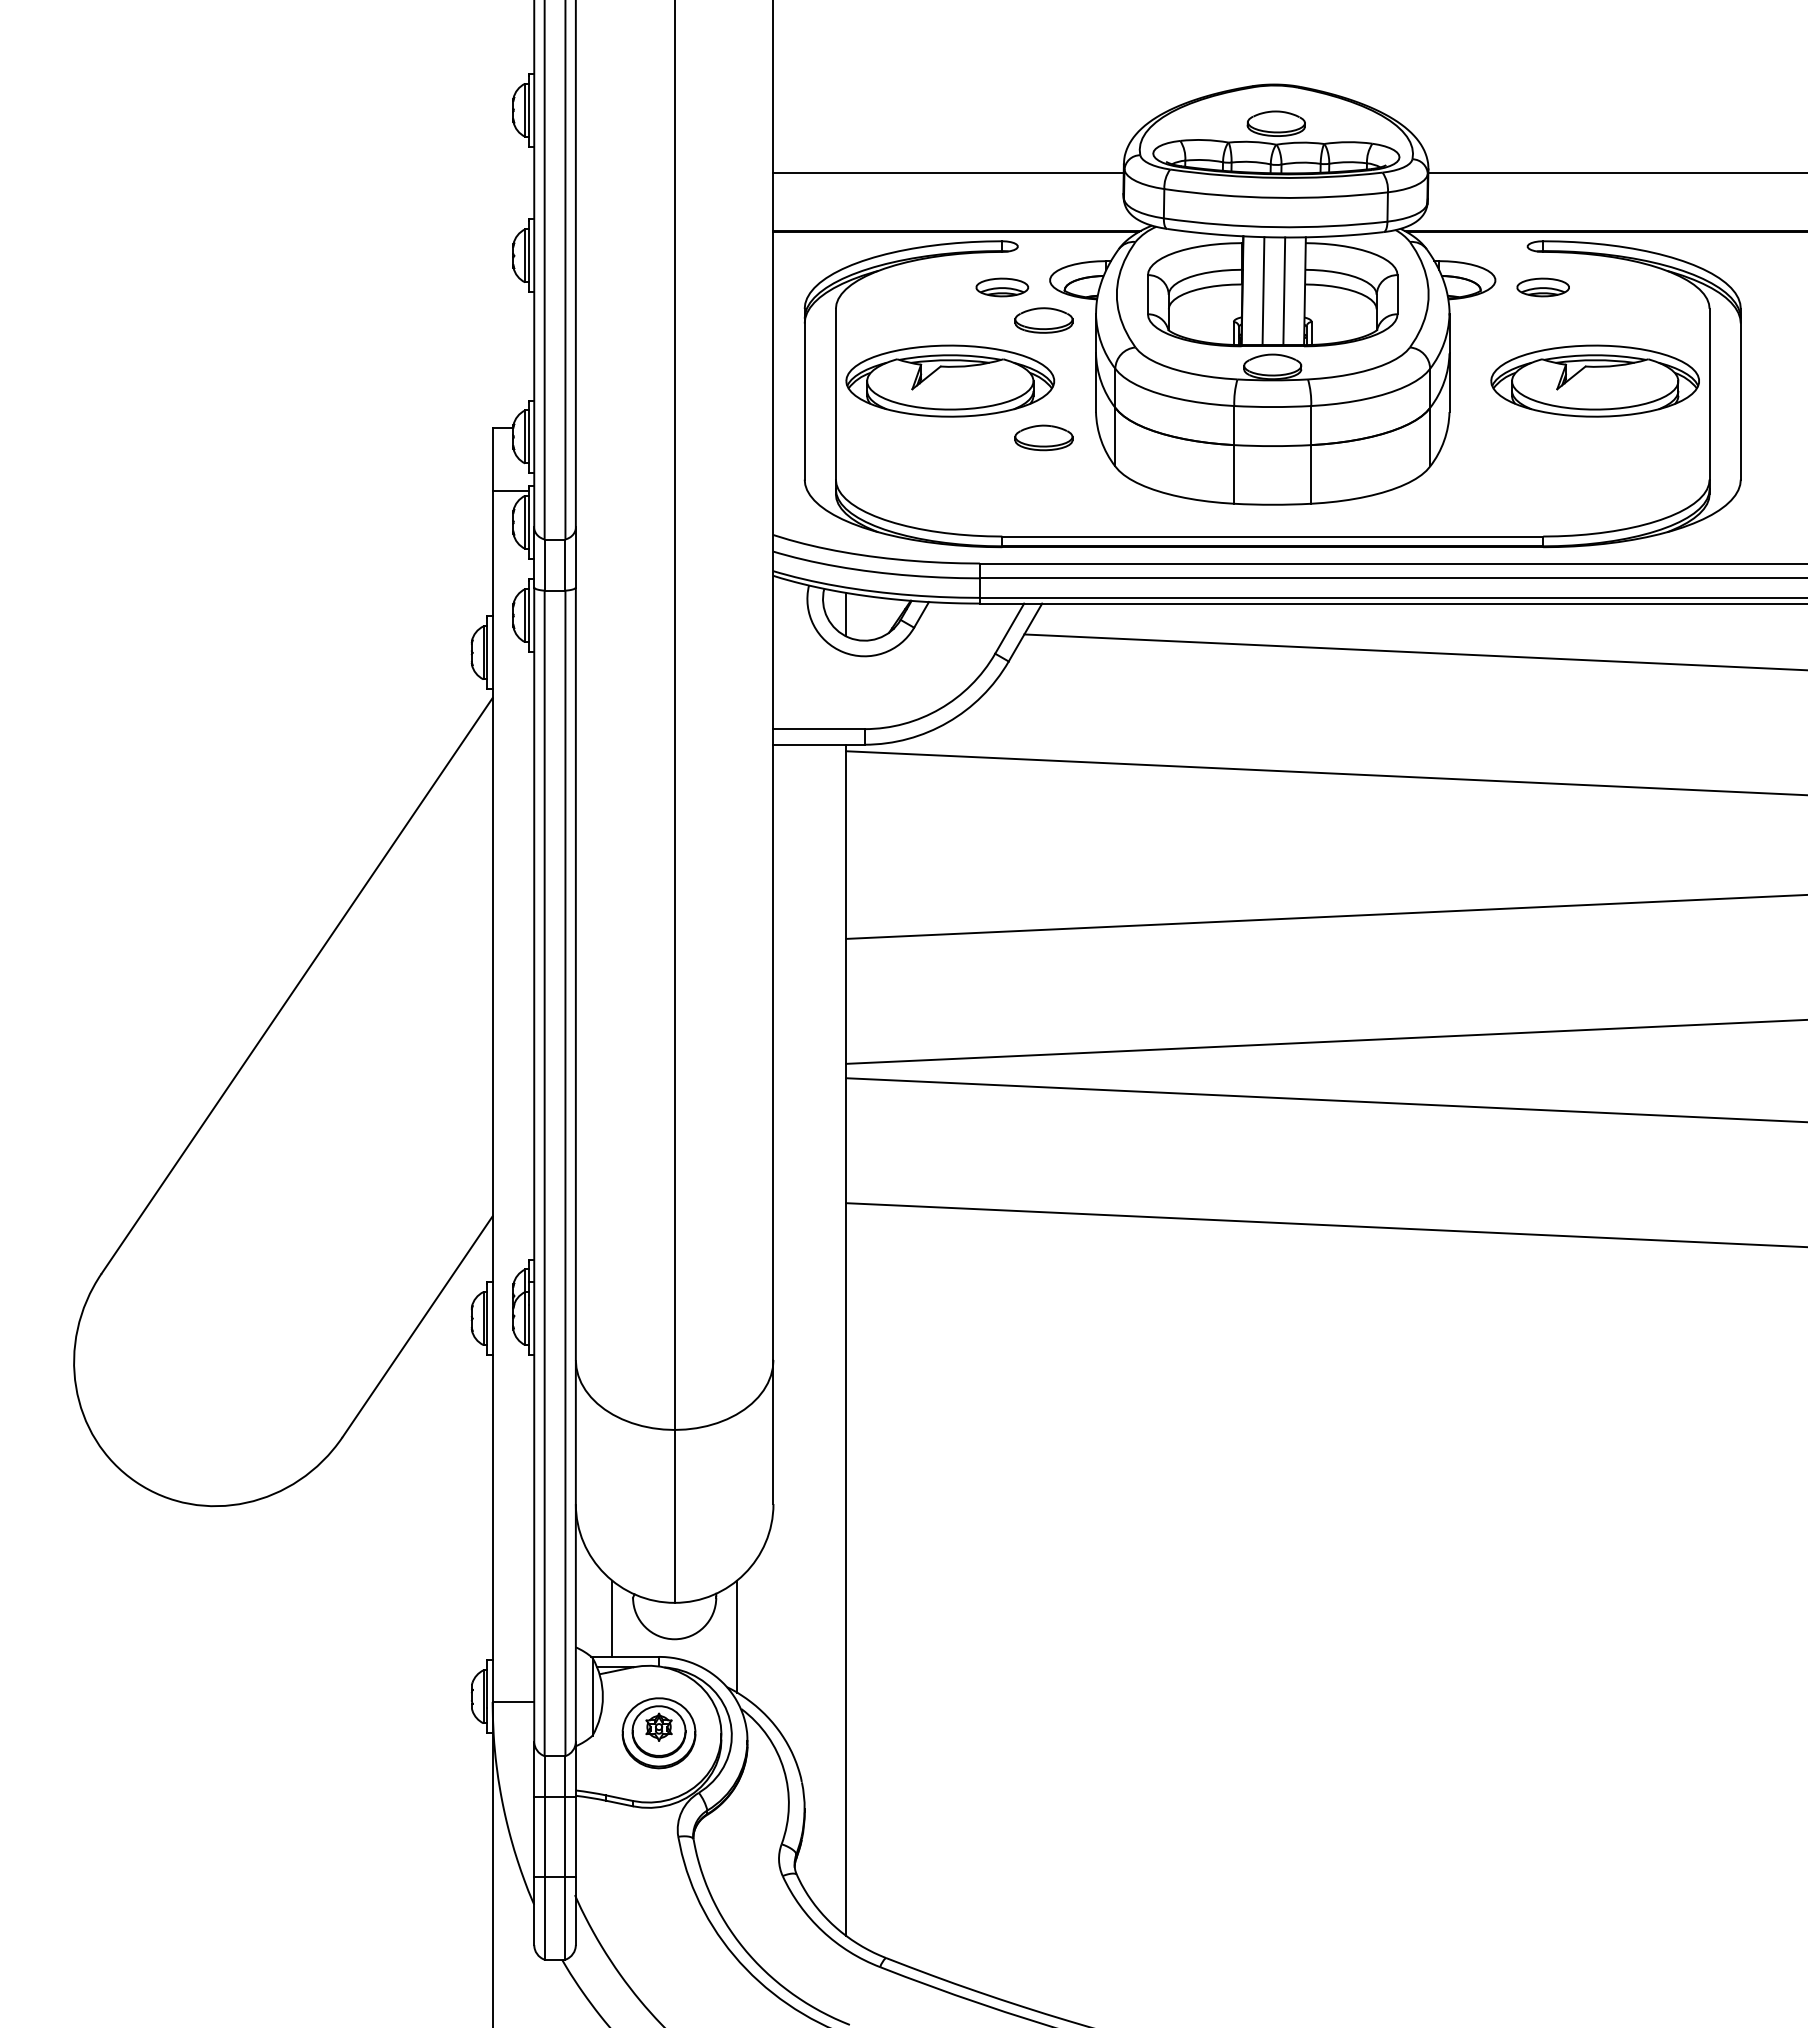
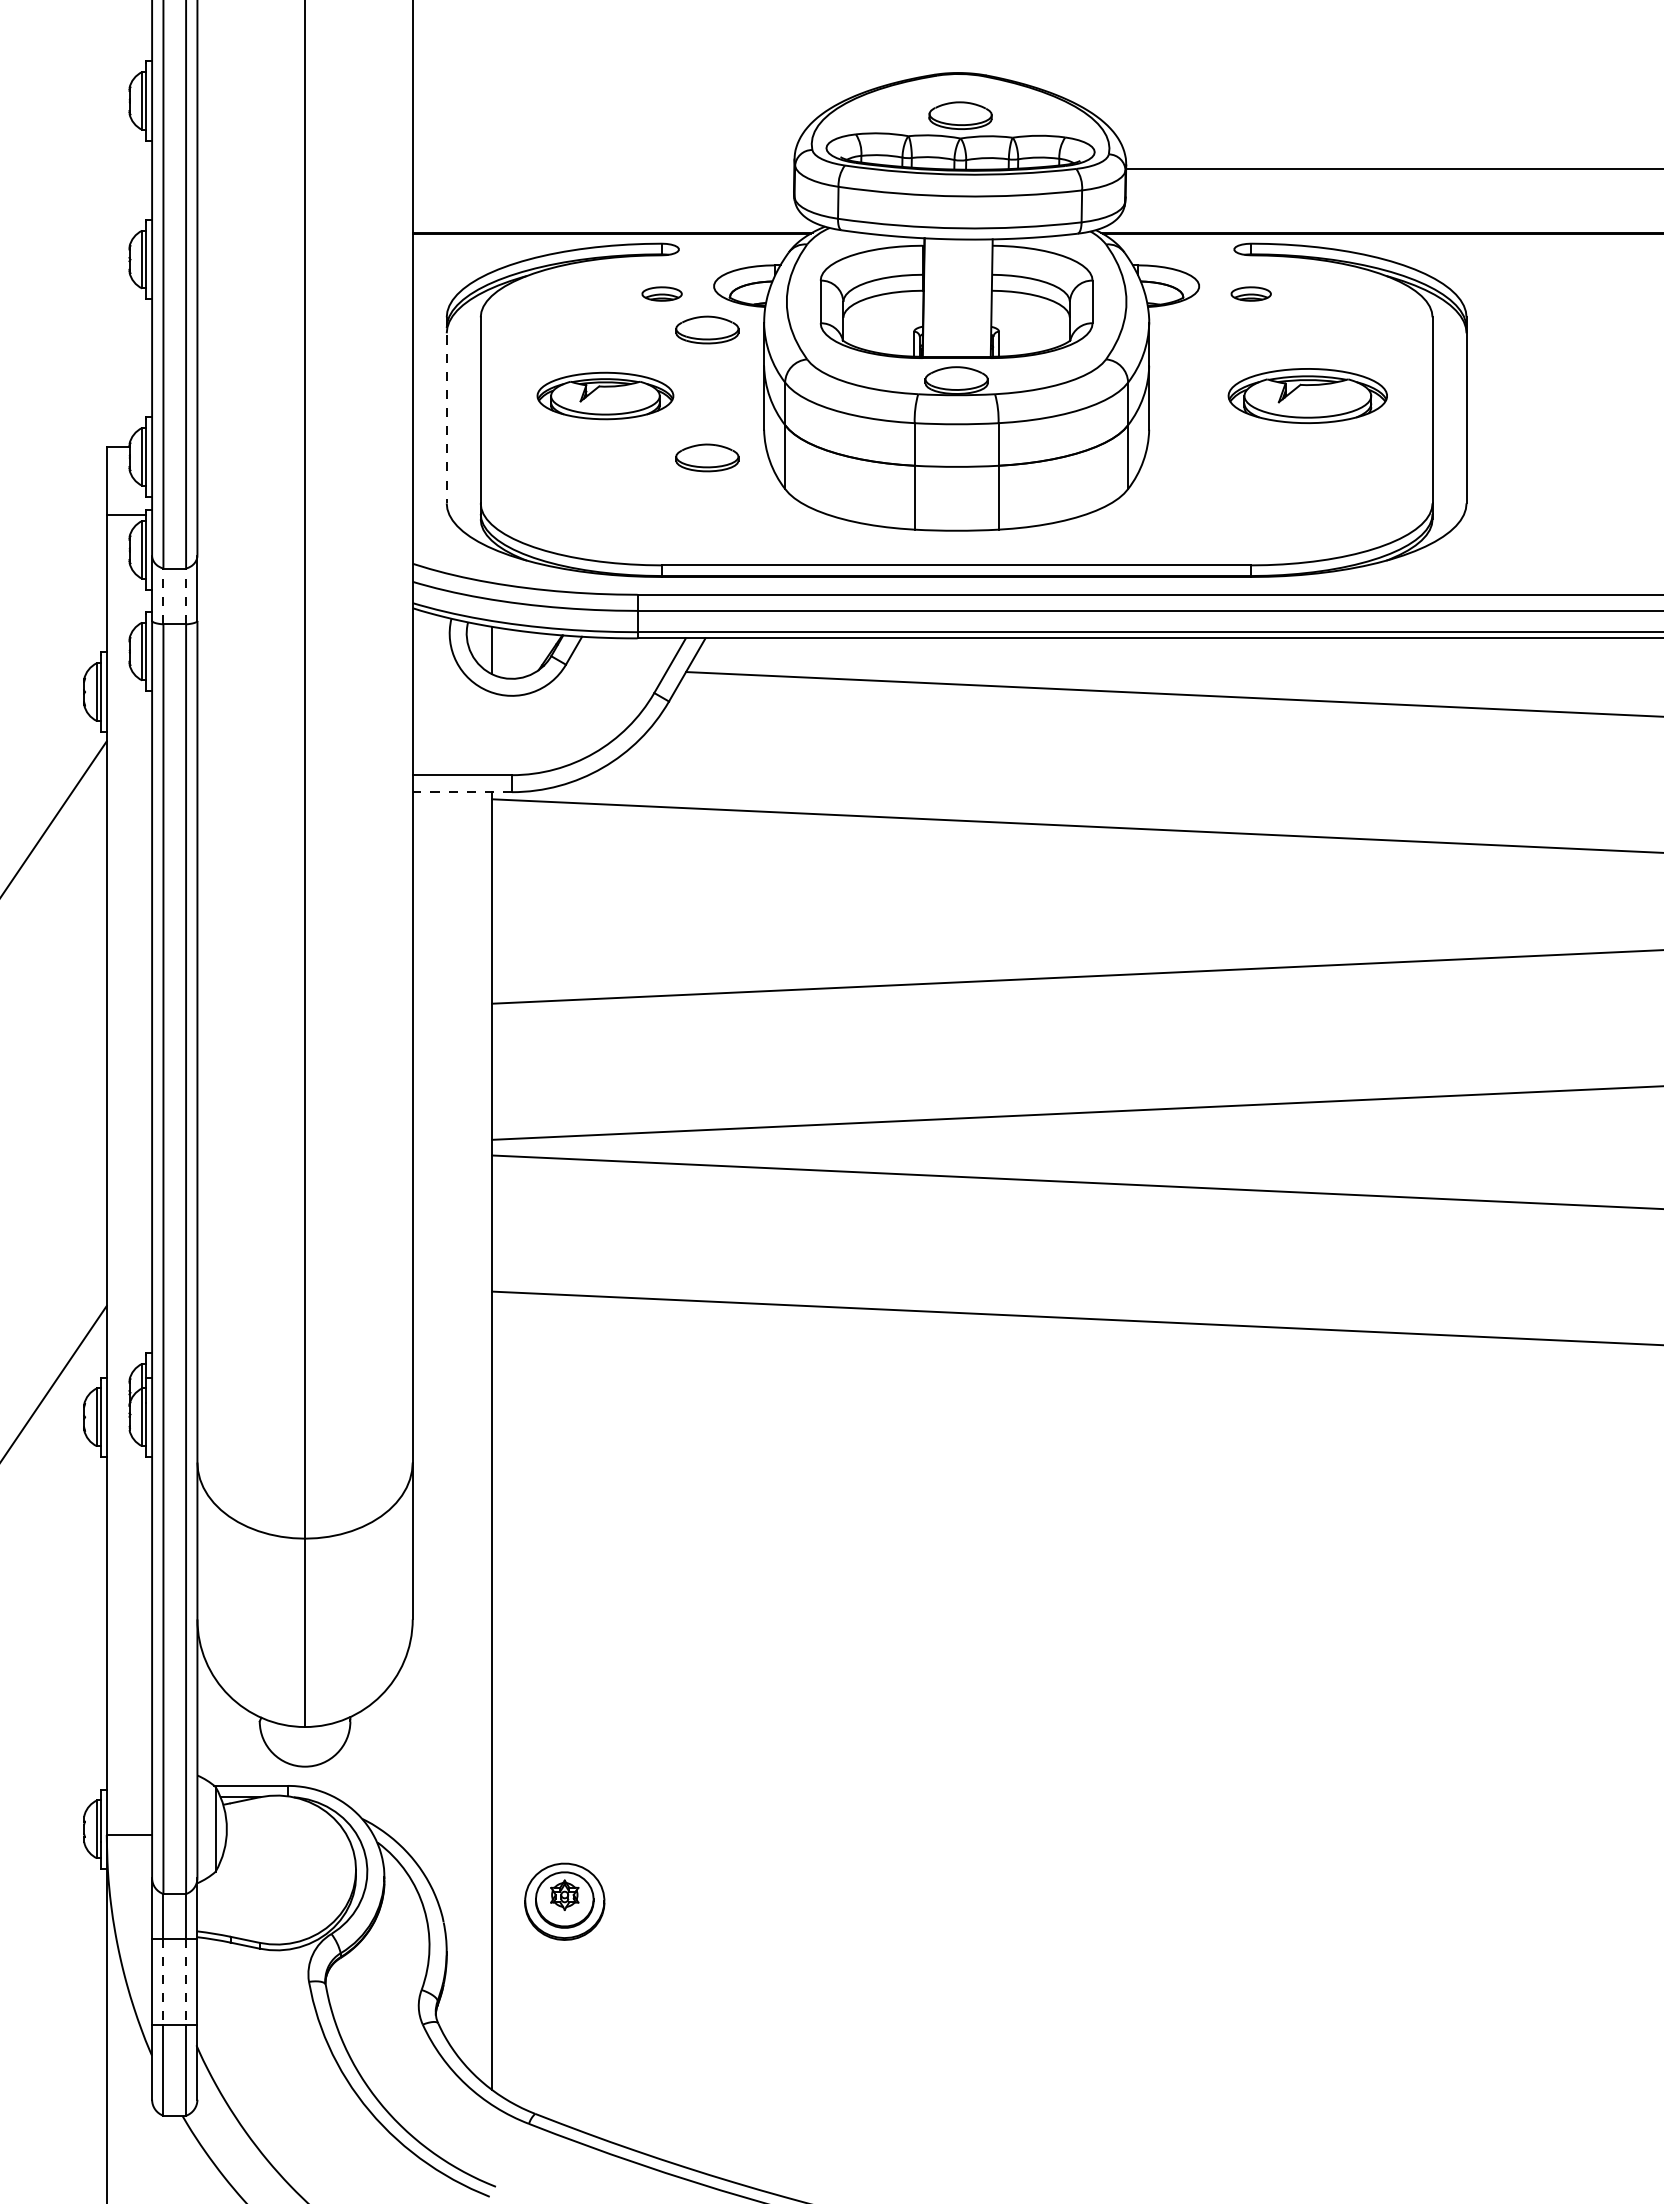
line: (948, 172) -> (603, 168), removed
part: (1002, 287) -> (662, 294), size x0.7
part: (1542, 287) -> (1250, 294), size x0.7
line: (1263, 291) -> (946, 298), removed
line: (1284, 291) -> (969, 298), removed
part: (950, 380) -> (605, 395), size x0.6
part: (1594, 380) -> (1307, 395), size x0.7
line: (804, 394) -> (446, 410), solid -> dashed
line: (544, 565) -> (163, 596), solid -> dashed
line: (565, 565) -> (186, 596), solid -> dashed
line: (819, 744) -> (462, 791), solid -> dashed
line: (612, 1618) -> (237, 1744), removed
line: (737, 1636) -> (373, 1763), removed
part: (658, 1733) -> (564, 1902), moved
line: (544, 1836) -> (163, 1981), solid -> dashed
line: (565, 1836) -> (186, 1981), solid -> dashed

